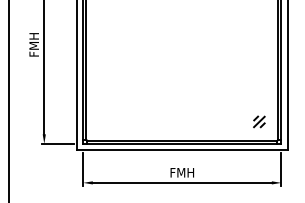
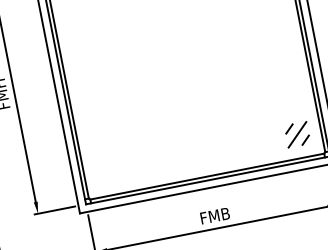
part: (259, 121) -> (297, 134), size x1.67
text: (182, 172) -> (215, 215), FMH -> FMB

